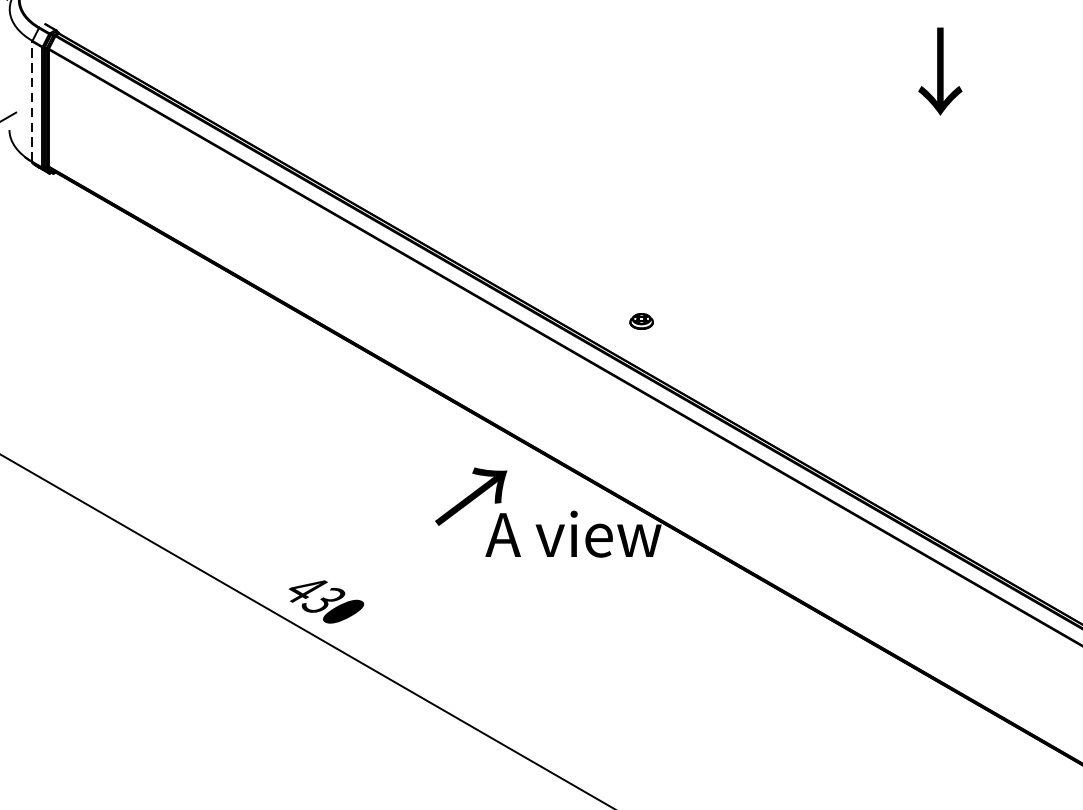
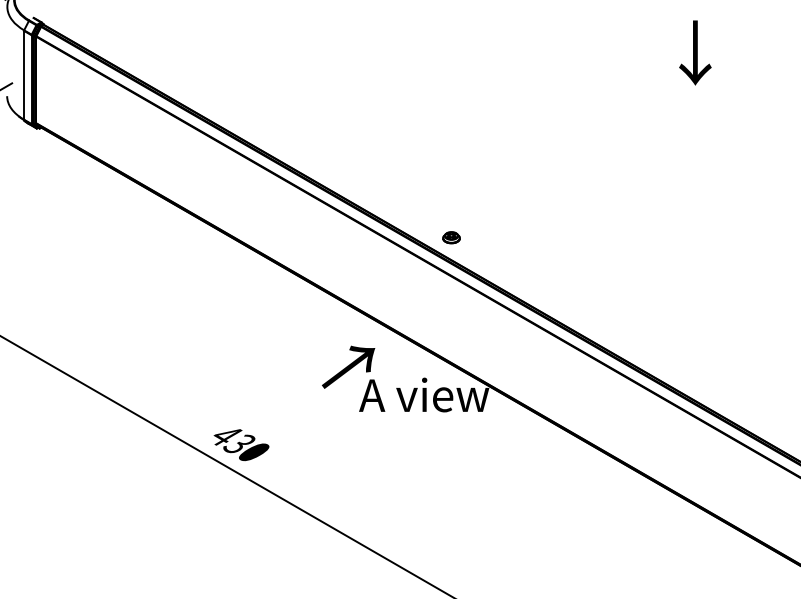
line: (32, 100) -> (24, 74), dashed -> solid
part: (641, 321) -> (451, 237), moved

